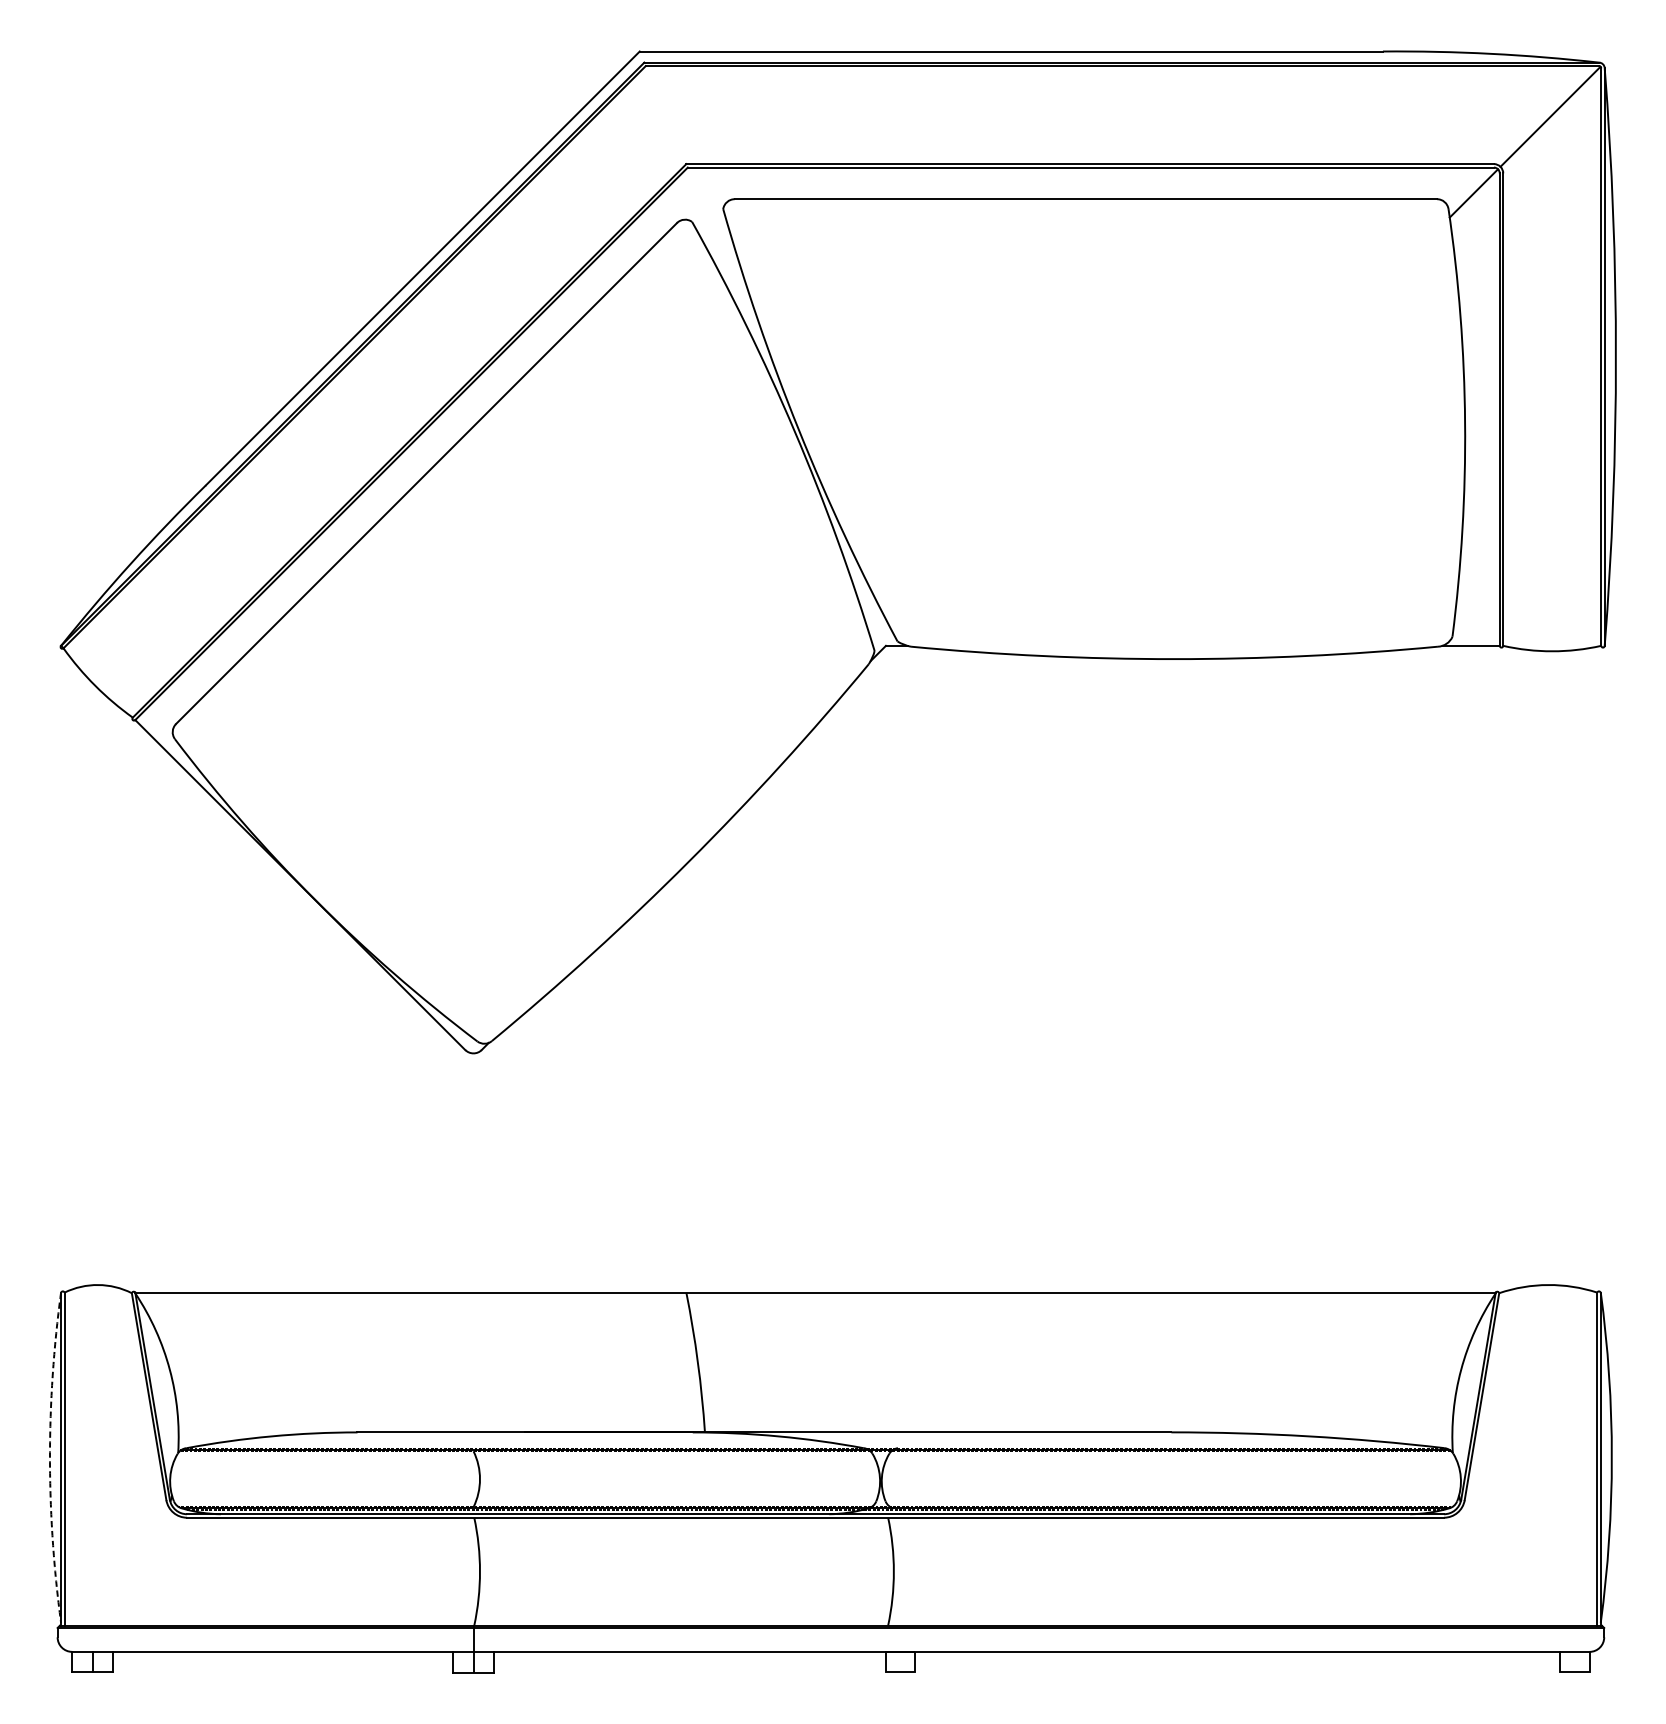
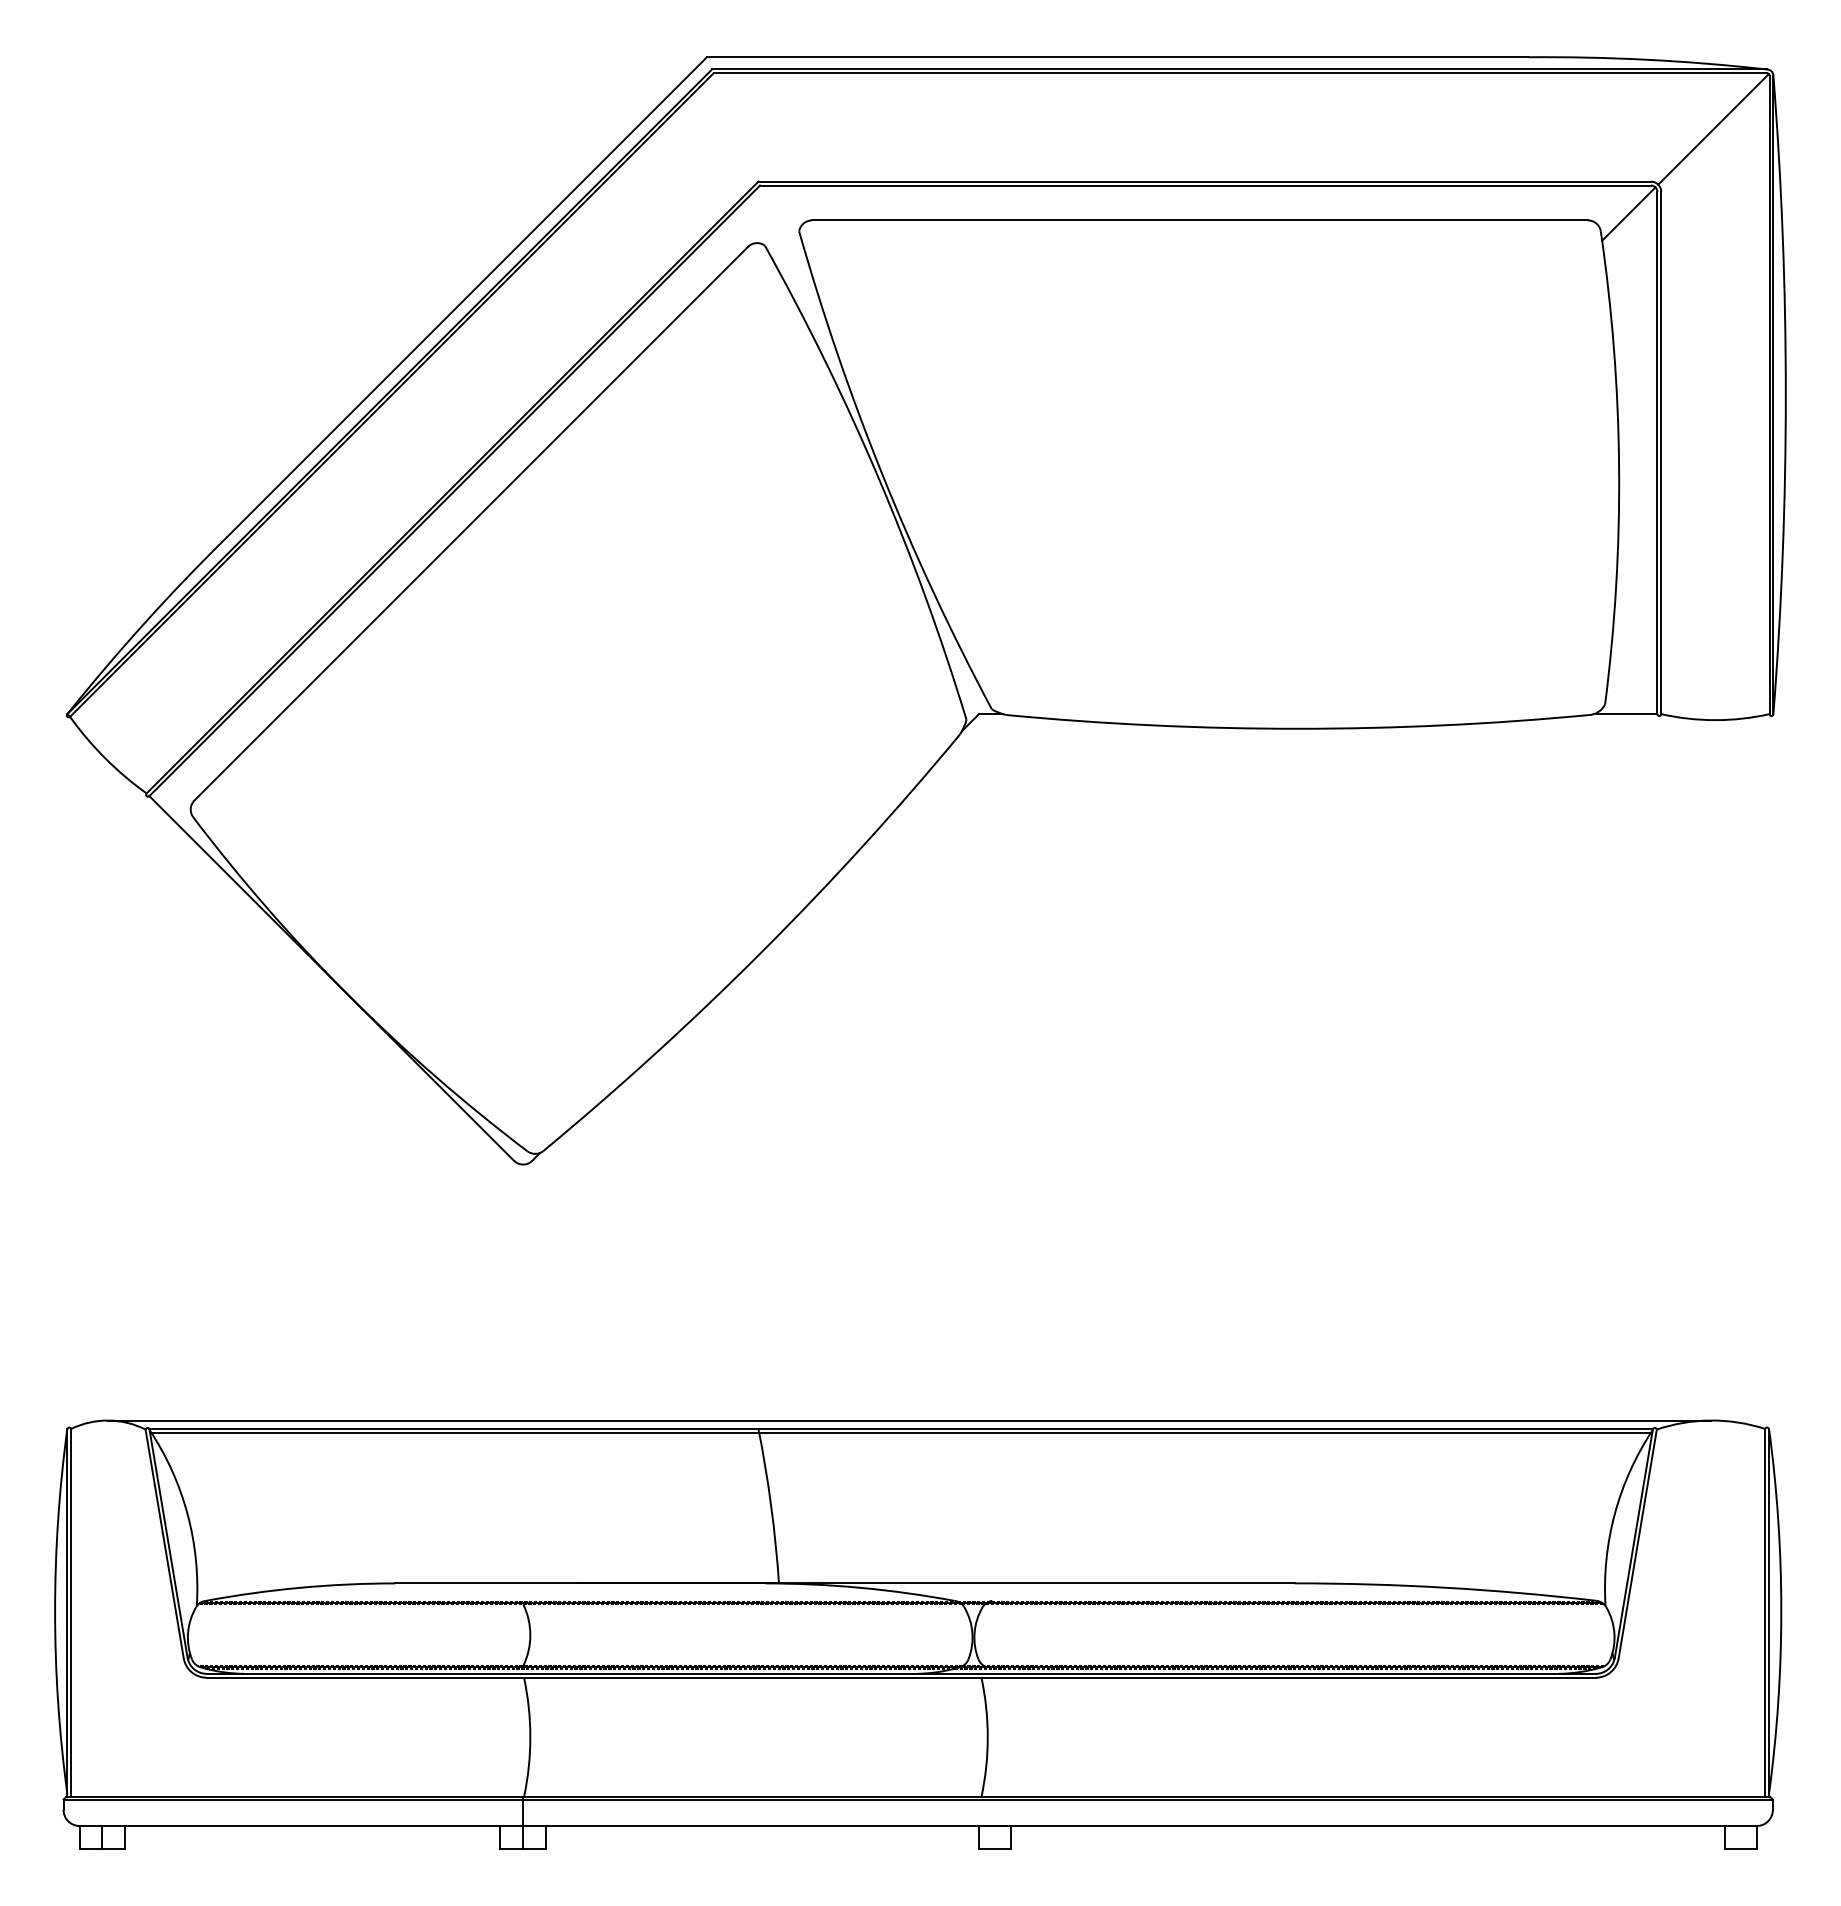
line: (823, 1284) -> (909, 1420), added
line: (815, 1295) -> (901, 1432), added
arc: (50, 1457) -> (55, 1611), dashed -> solid

